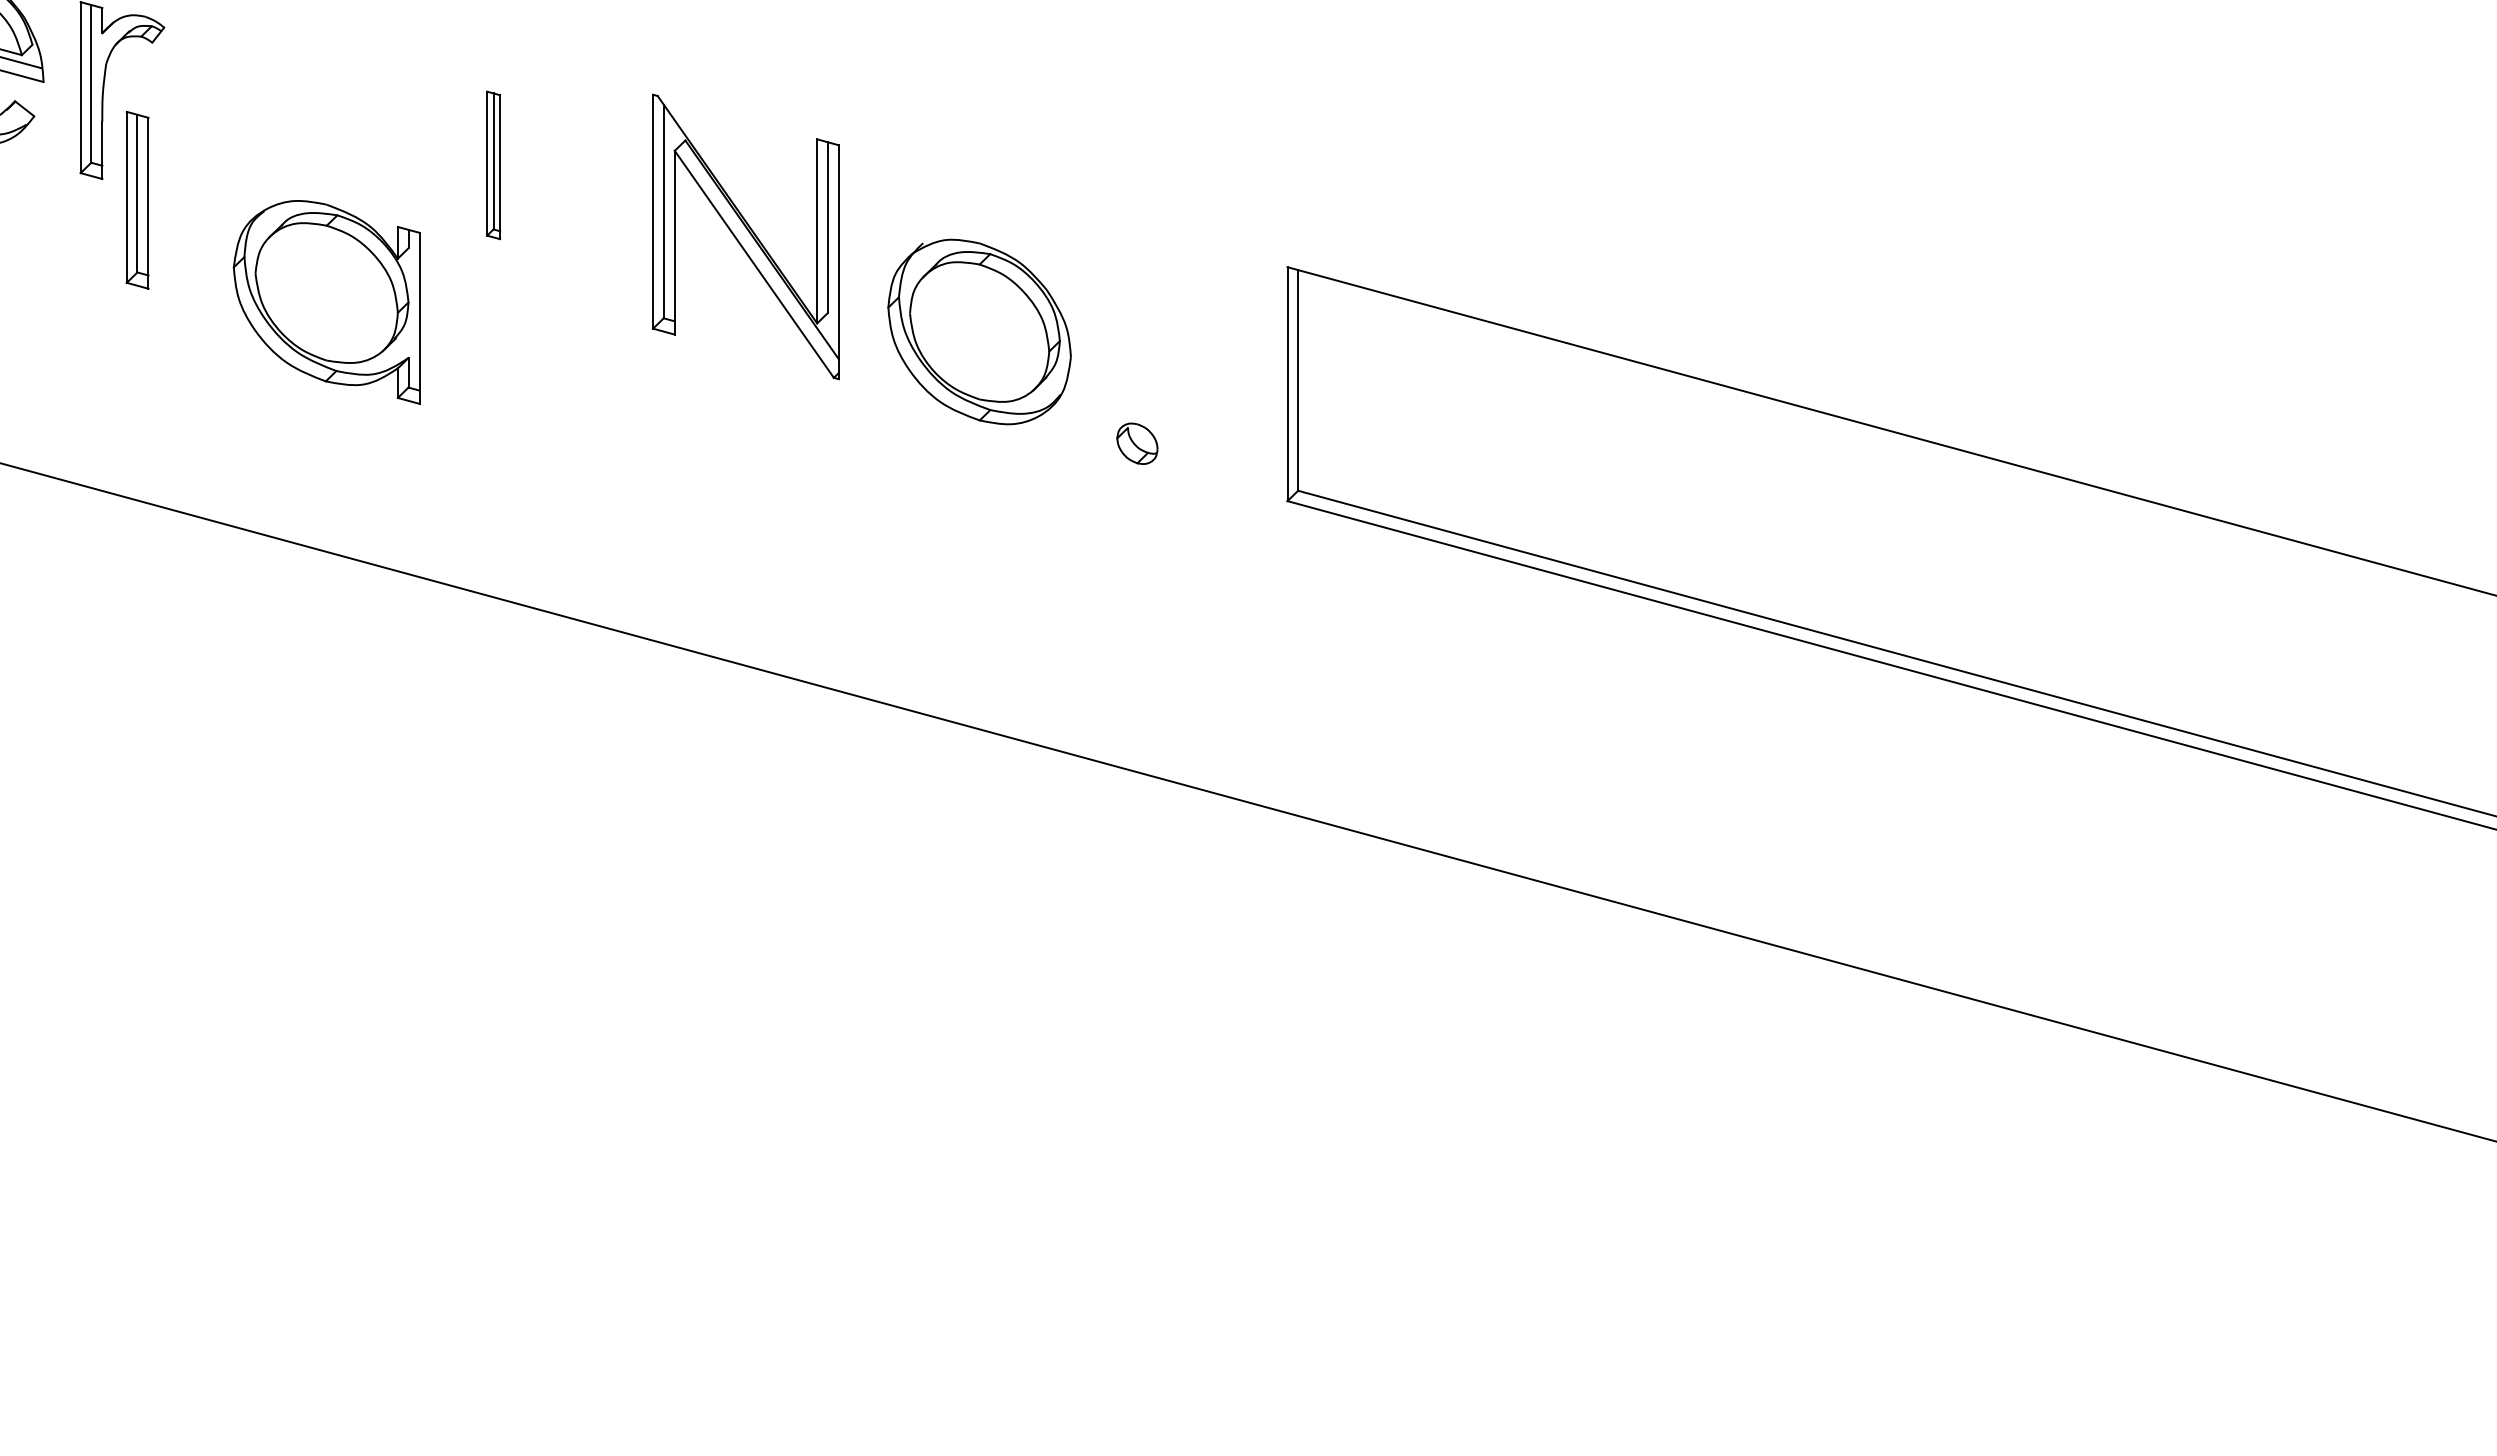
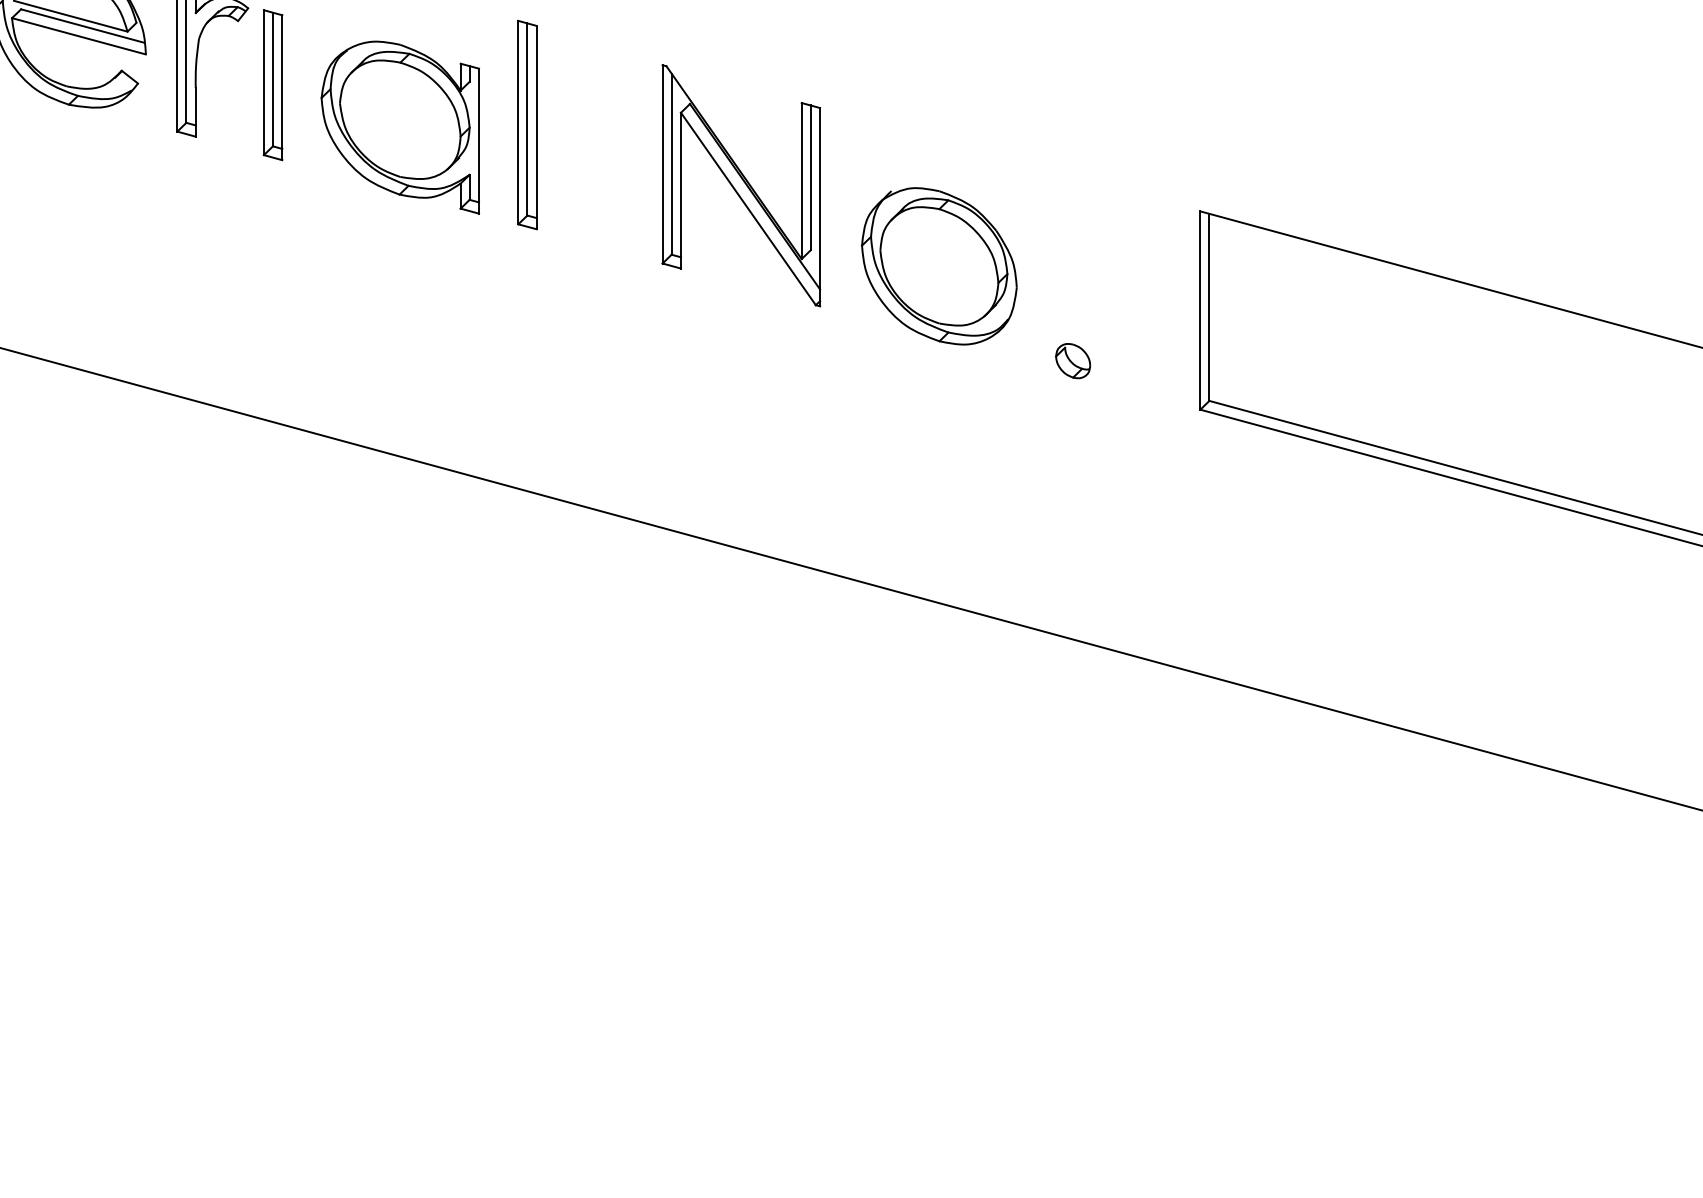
part: (493, 165) -> (527, 125), size x1.67
part: (137, 199) -> (272, 84), moved
part: (326, 302) -> (400, 127), moved

